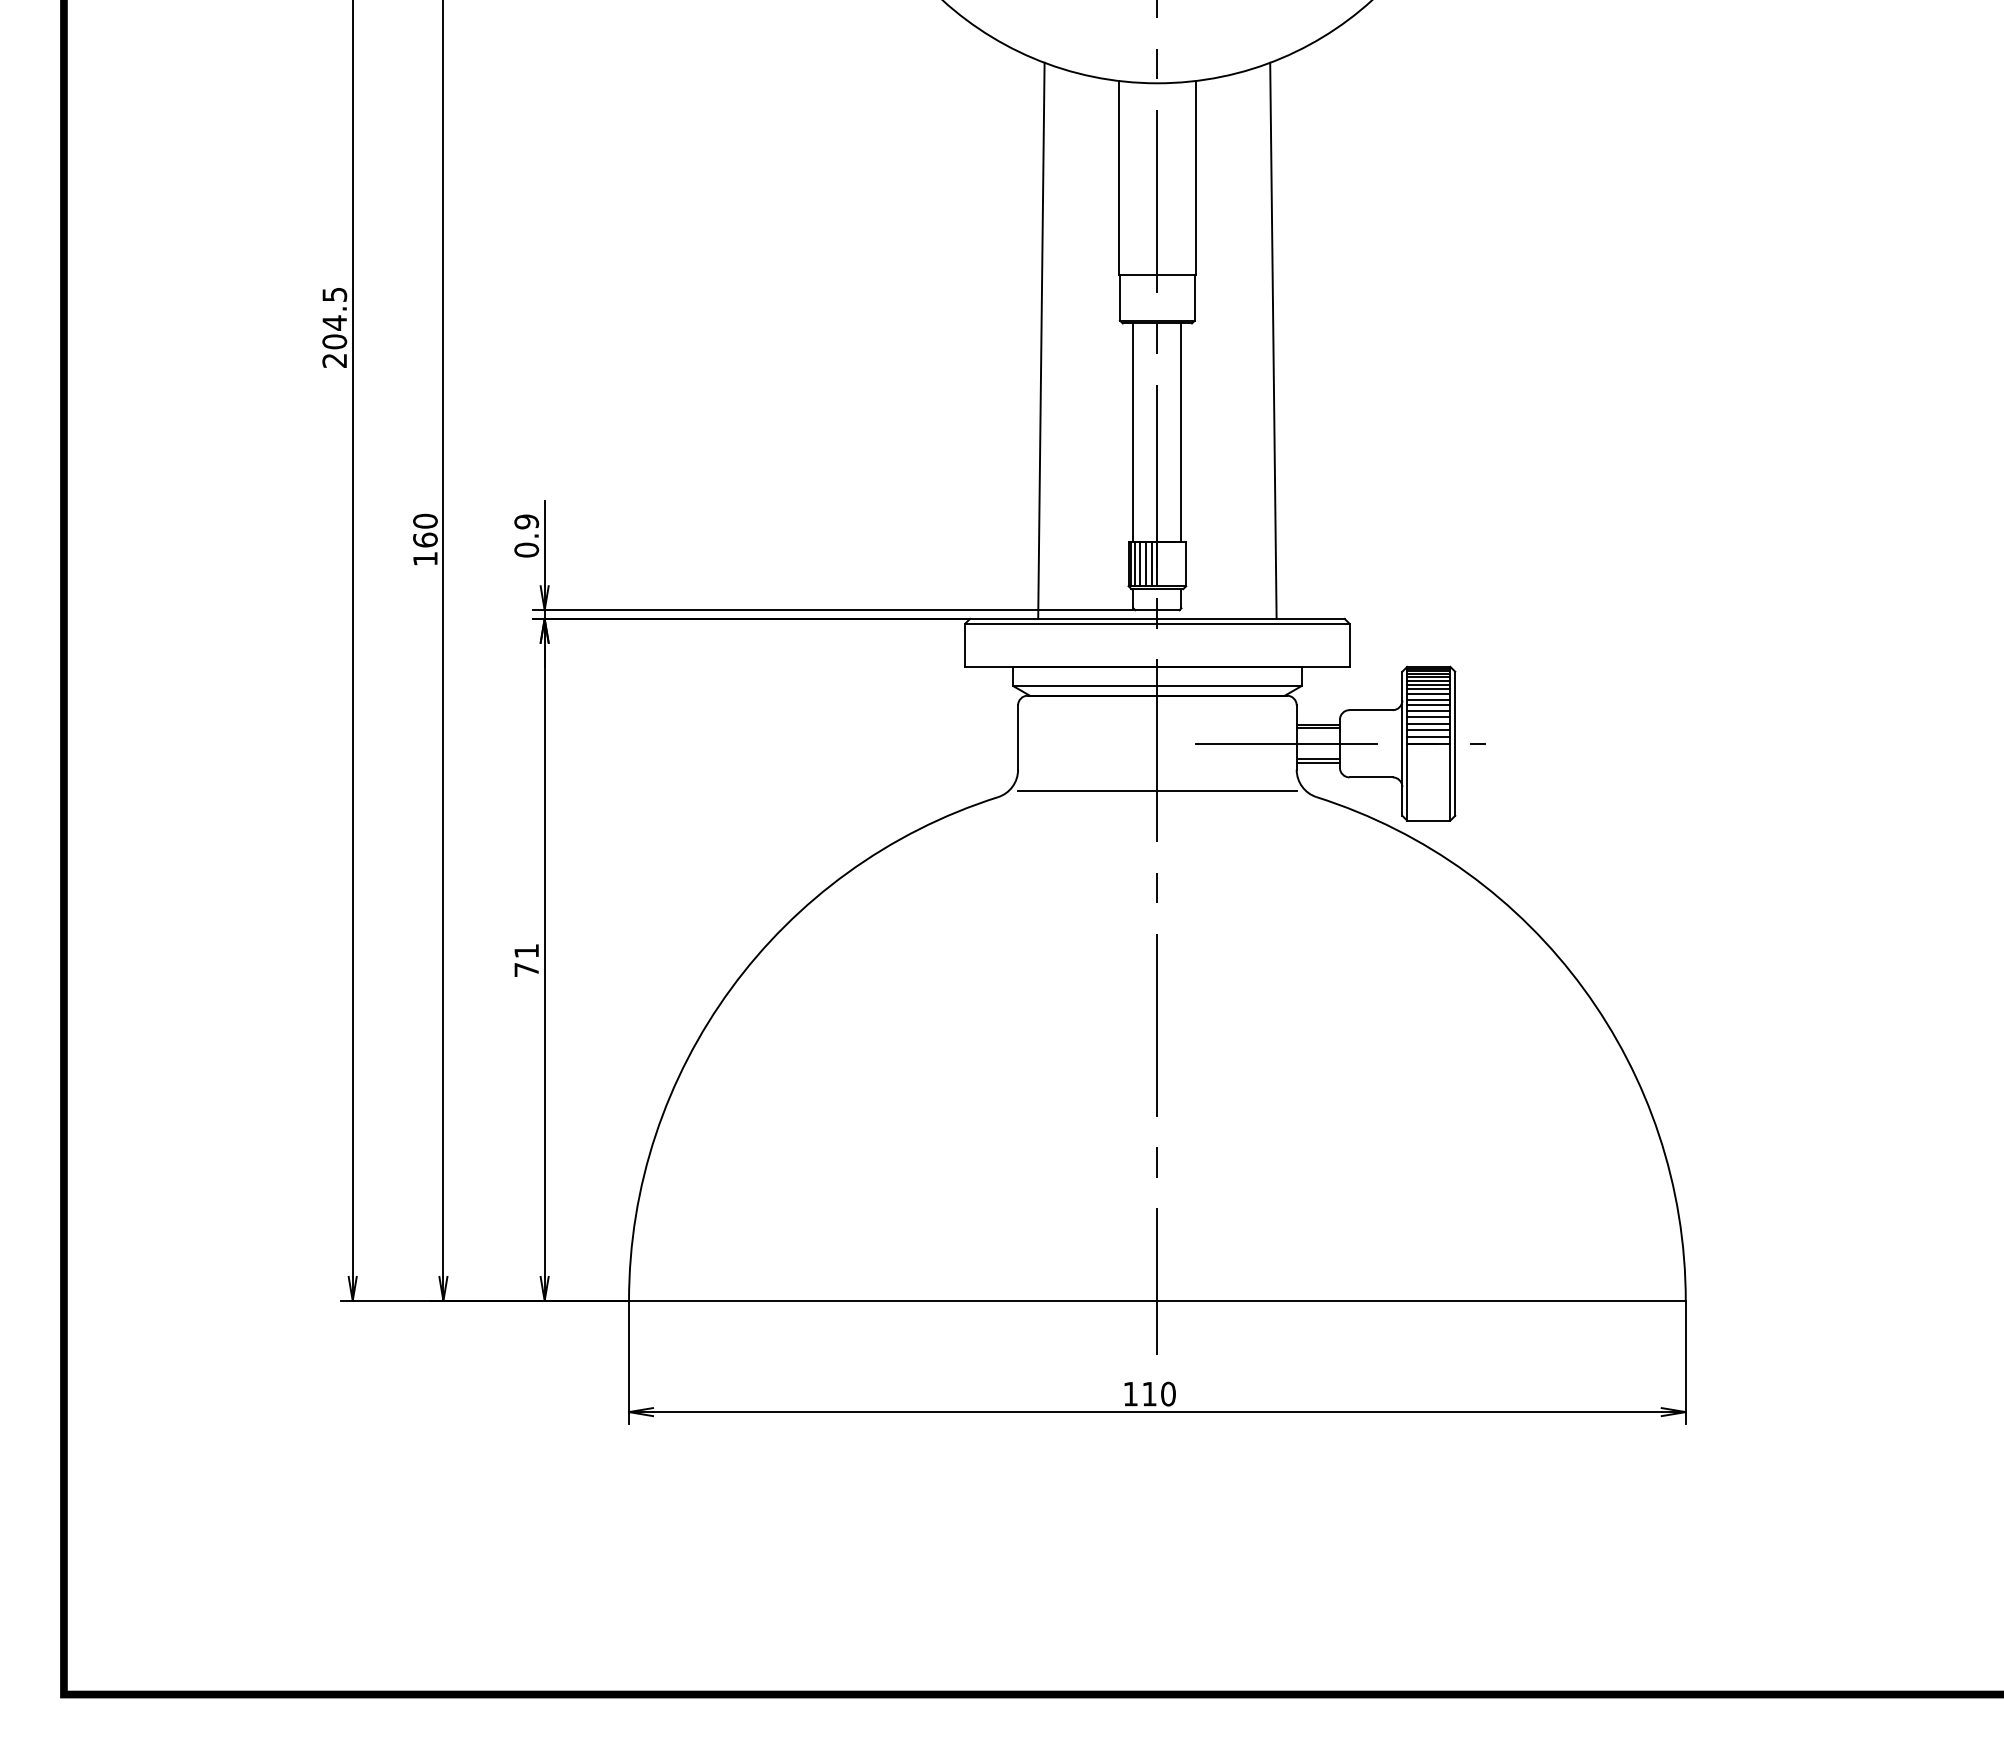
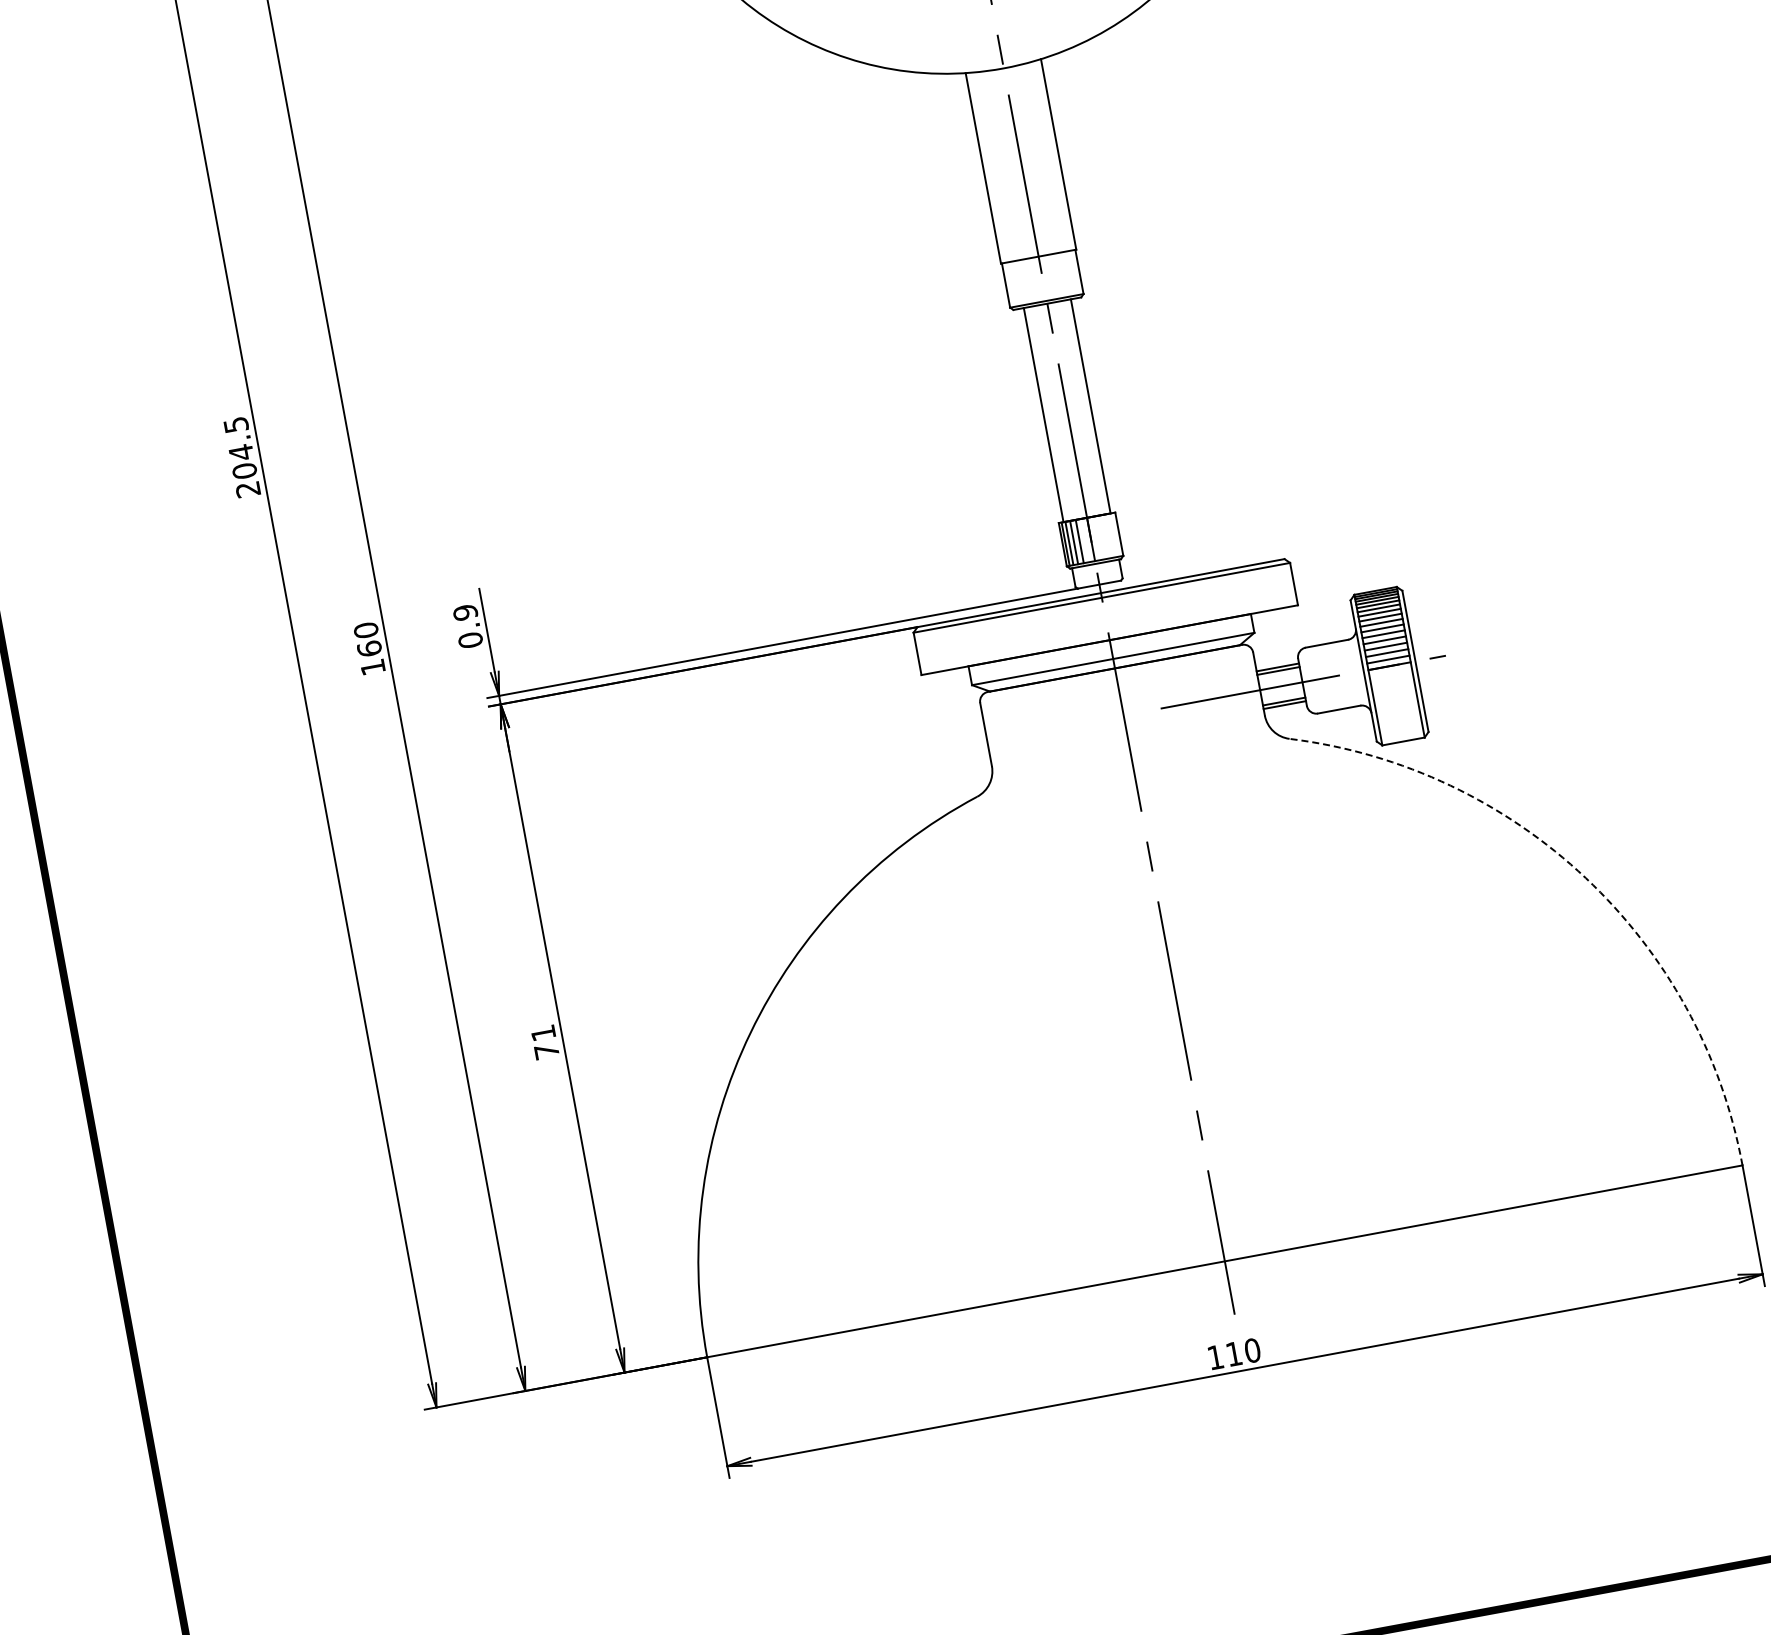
line: (1041, 340) -> (936, 341), removed
line: (1273, 340) -> (1164, 299), removed
line: (1151, 564) -> (1085, 540), removed
line: (1157, 791) -> (1132, 762), removed
arc: (1583, 988) -> (1585, 877), solid -> dashed

